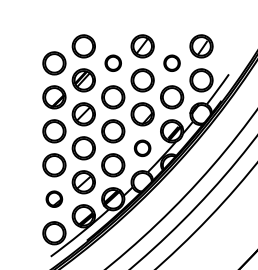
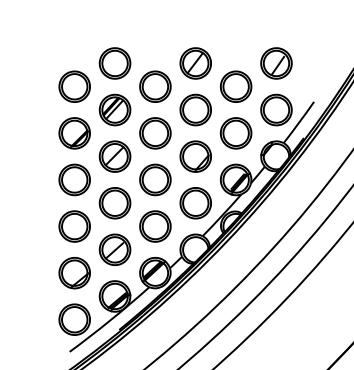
part: (113, 63) -> (155, 86), size x1.43
part: (171, 63) -> (235, 86), size x1.43
part: (142, 148) -> (195, 203), size x1.43
part: (54, 198) -> (74, 272), size x1.43

